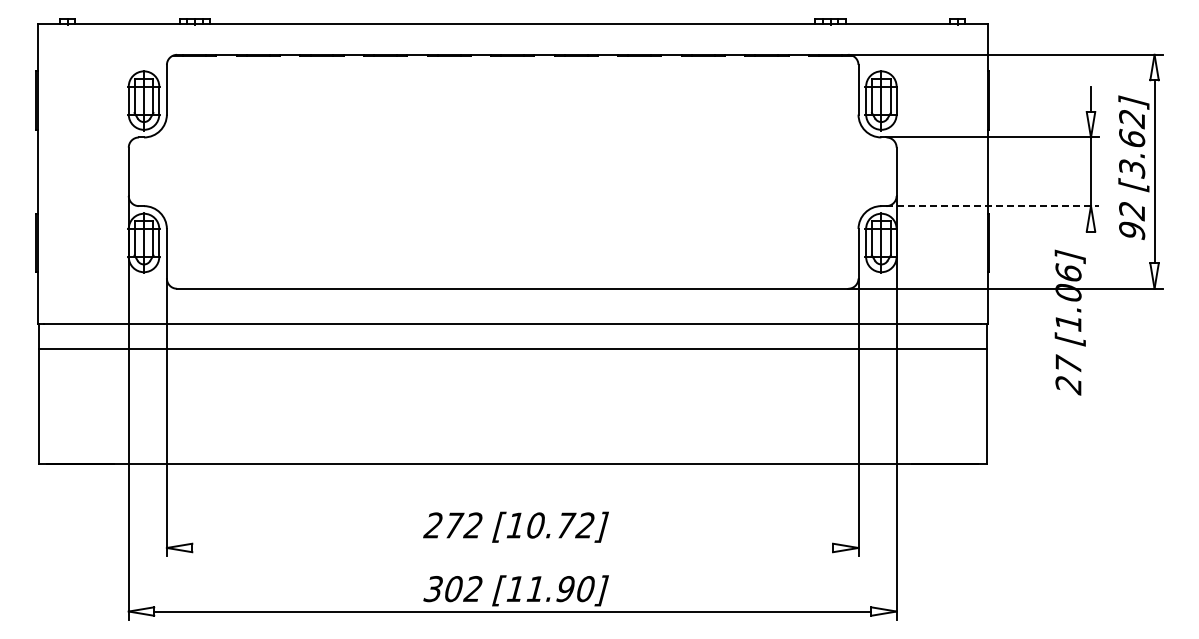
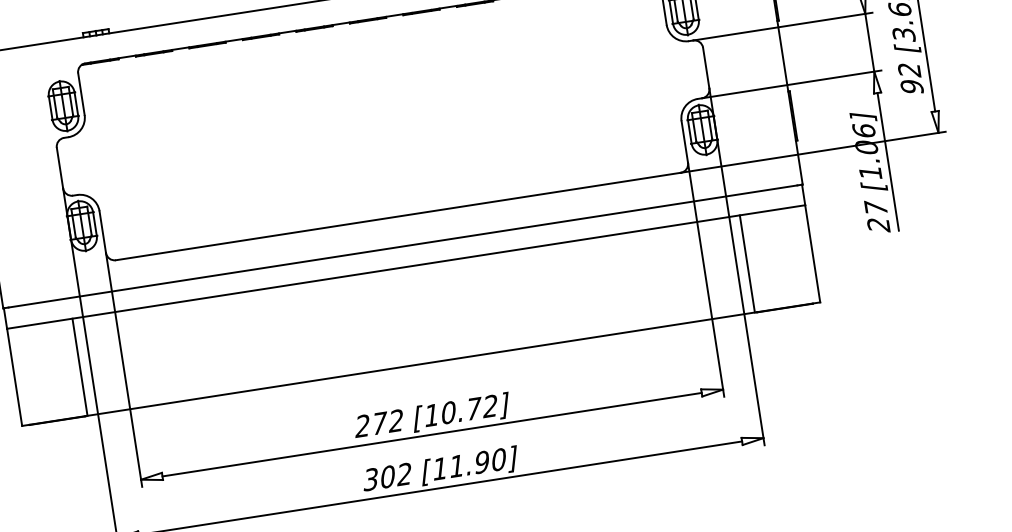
line: (993, 206) -> (792, 84), dashed -> solid
line: (1091, 313) -> (888, 161), added
line: (116, 406) -> (80, 367), added
line: (909, 406) -> (747, 263), added
line: (512, 547) -> (431, 434), added

